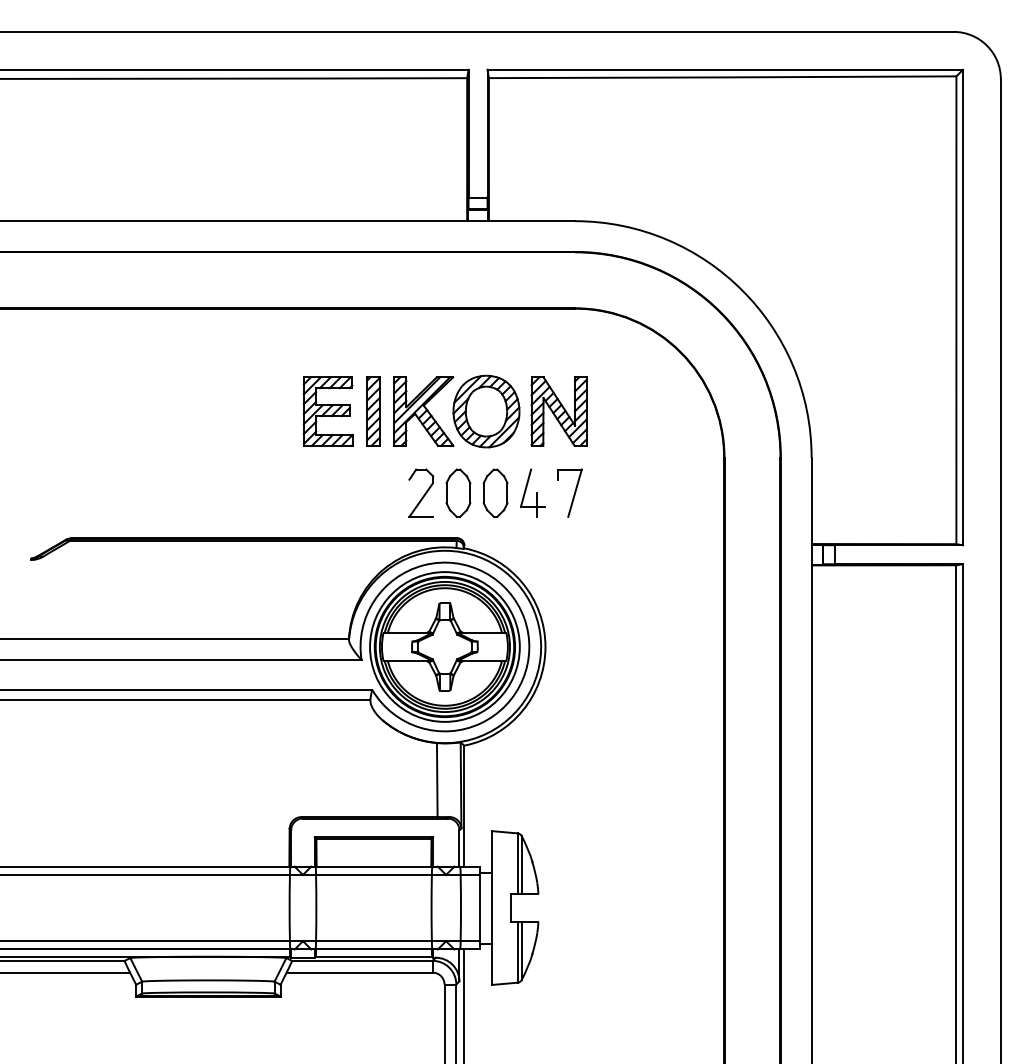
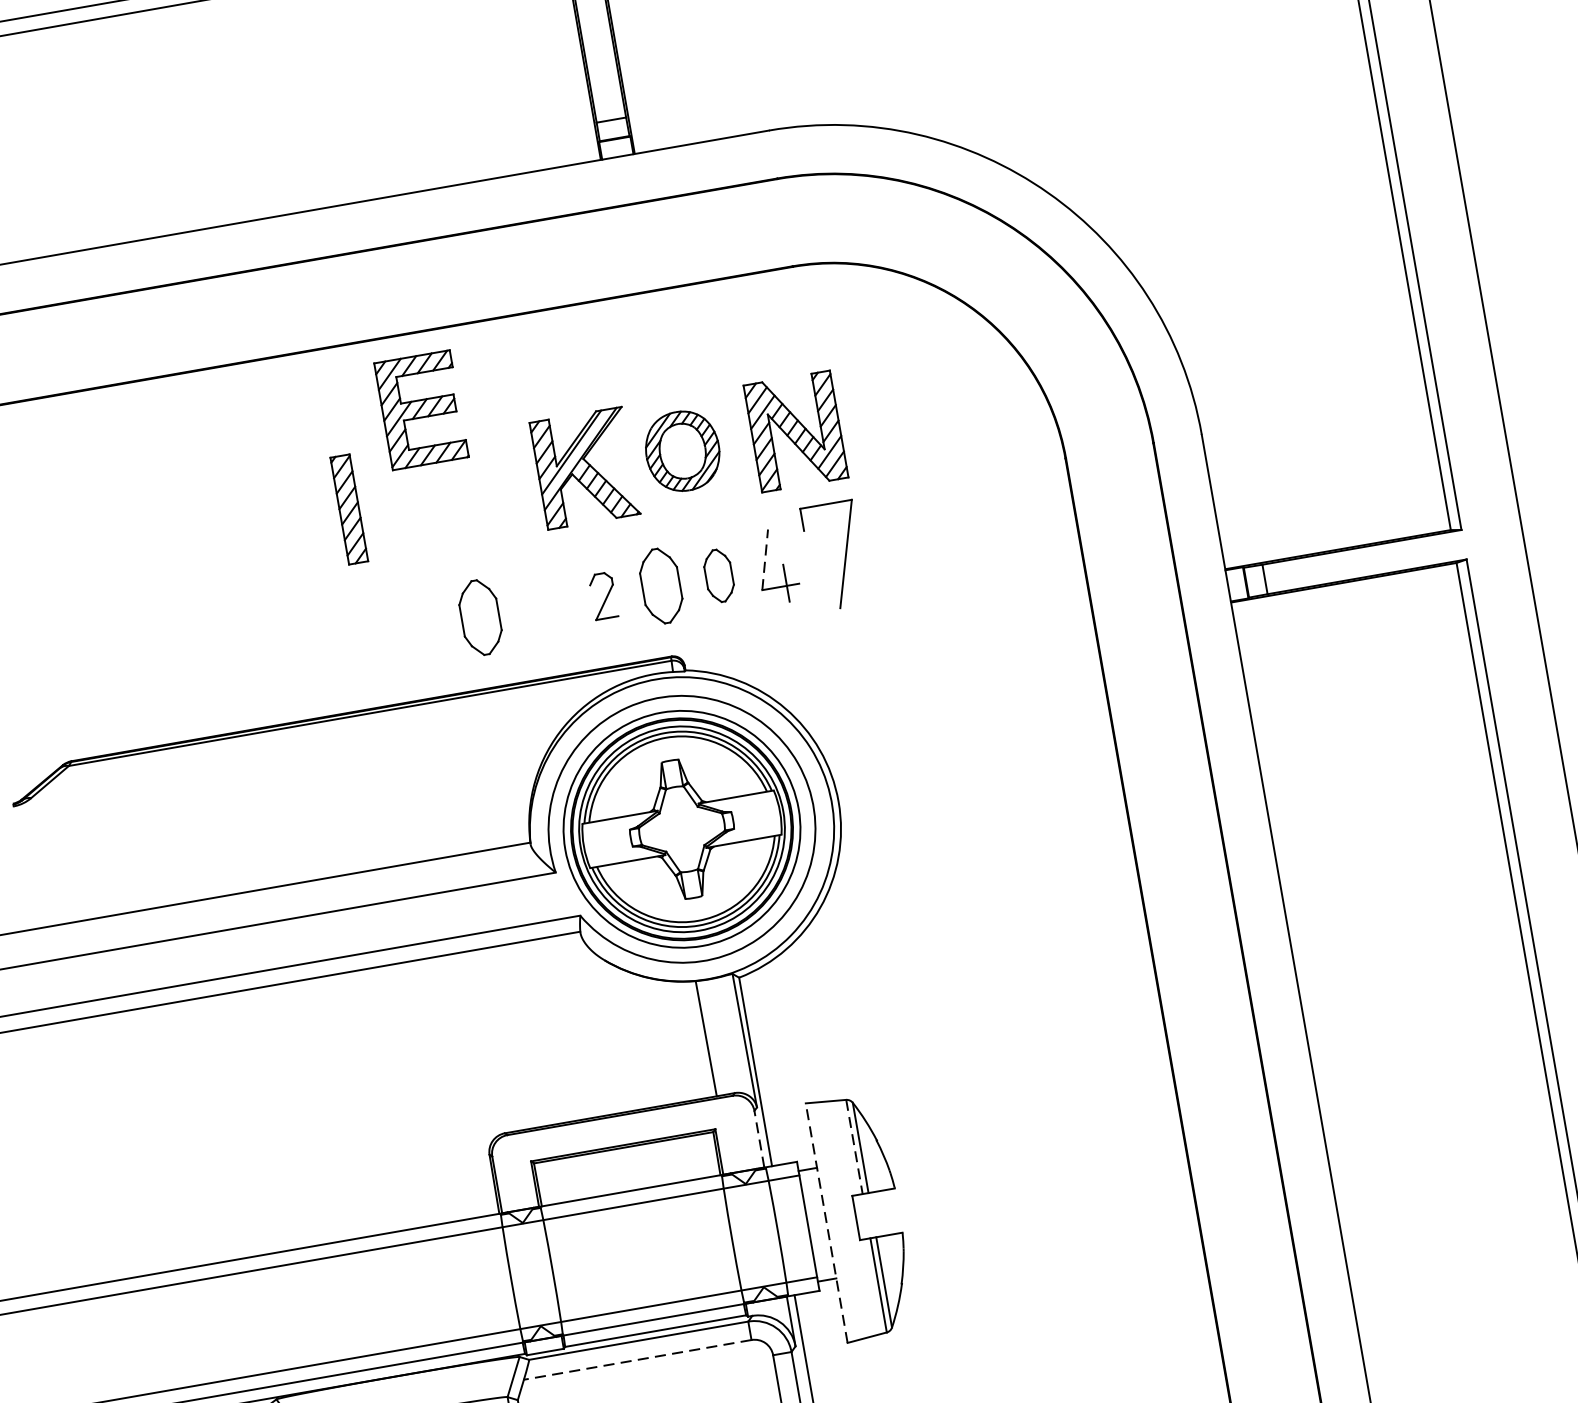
part: (327, 411) -> (420, 410), moved
part: (373, 411) -> (349, 509), moved
part: (486, 411) -> (682, 451), size x0.7
line: (526, 487) -> (765, 558), solid -> dashed
part: (342, 492) -> (480, 616), added
part: (421, 492) -> (603, 595), size x0.6
part: (495, 492) -> (718, 574), size x0.7
part: (569, 492) -> (834, 554), size x1.4
line: (459, 848) -> (759, 1139), solid -> dashed
line: (517, 864) -> (854, 1148), solid -> dashed
line: (492, 908) -> (827, 1223), solid -> dashed
line: (359, 972) -> (637, 1359), solid -> dashed

